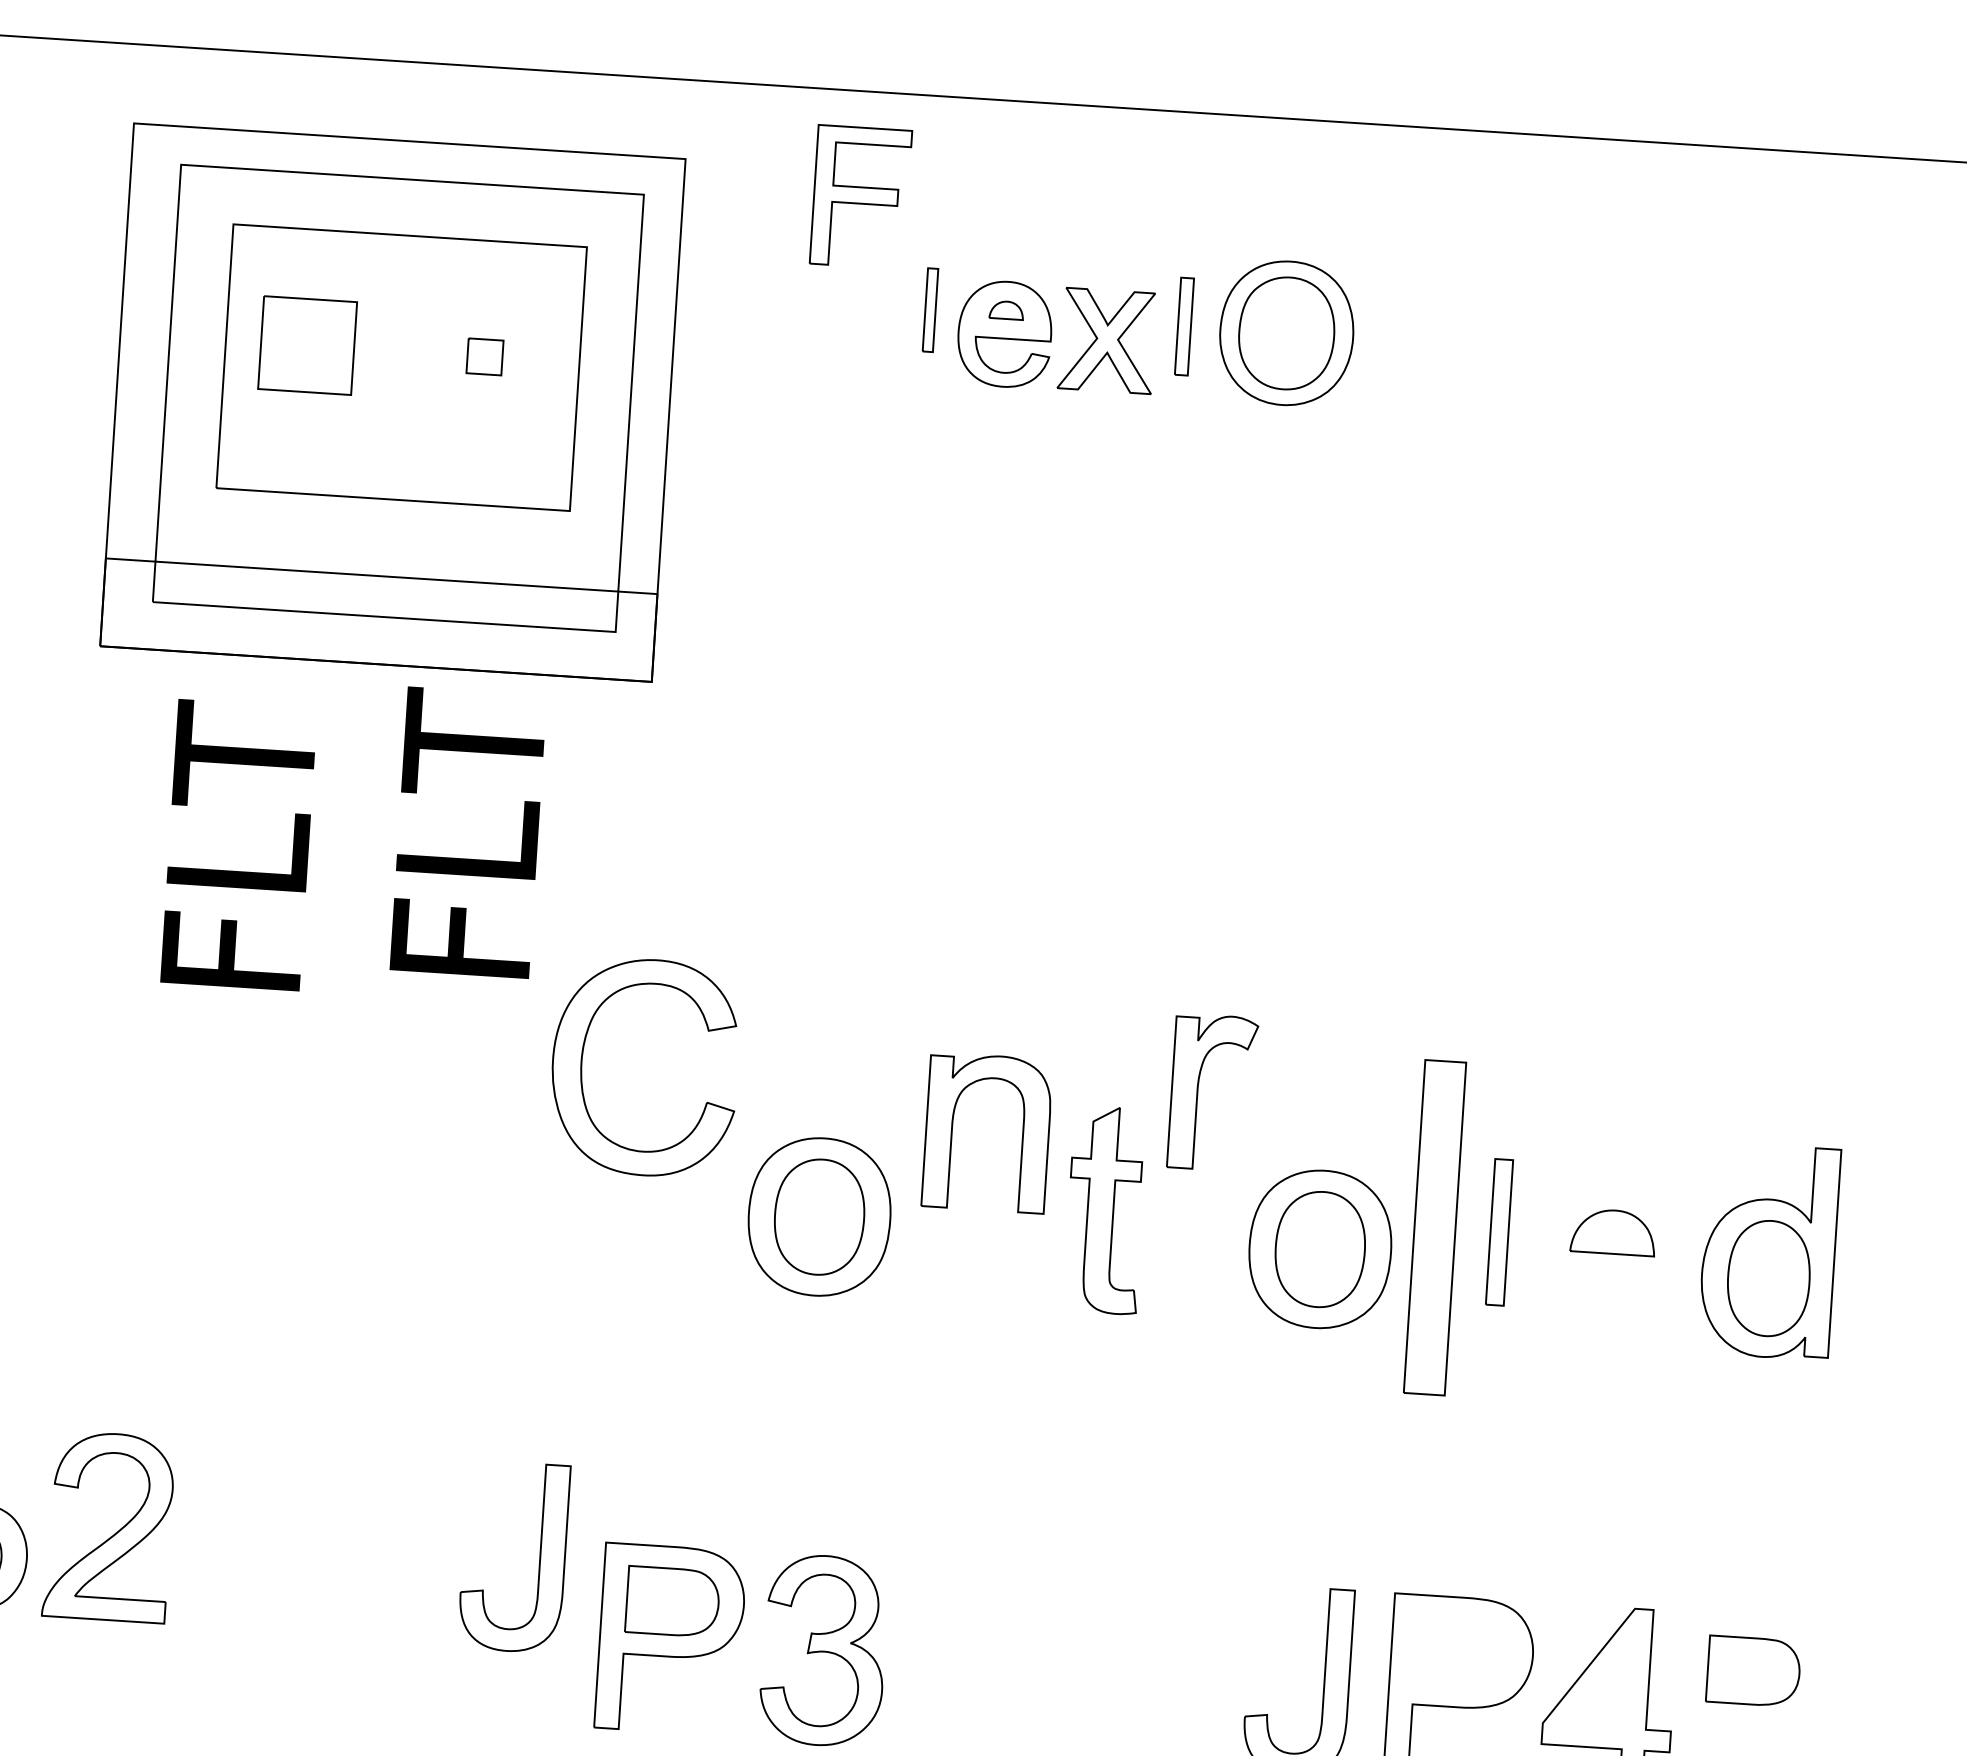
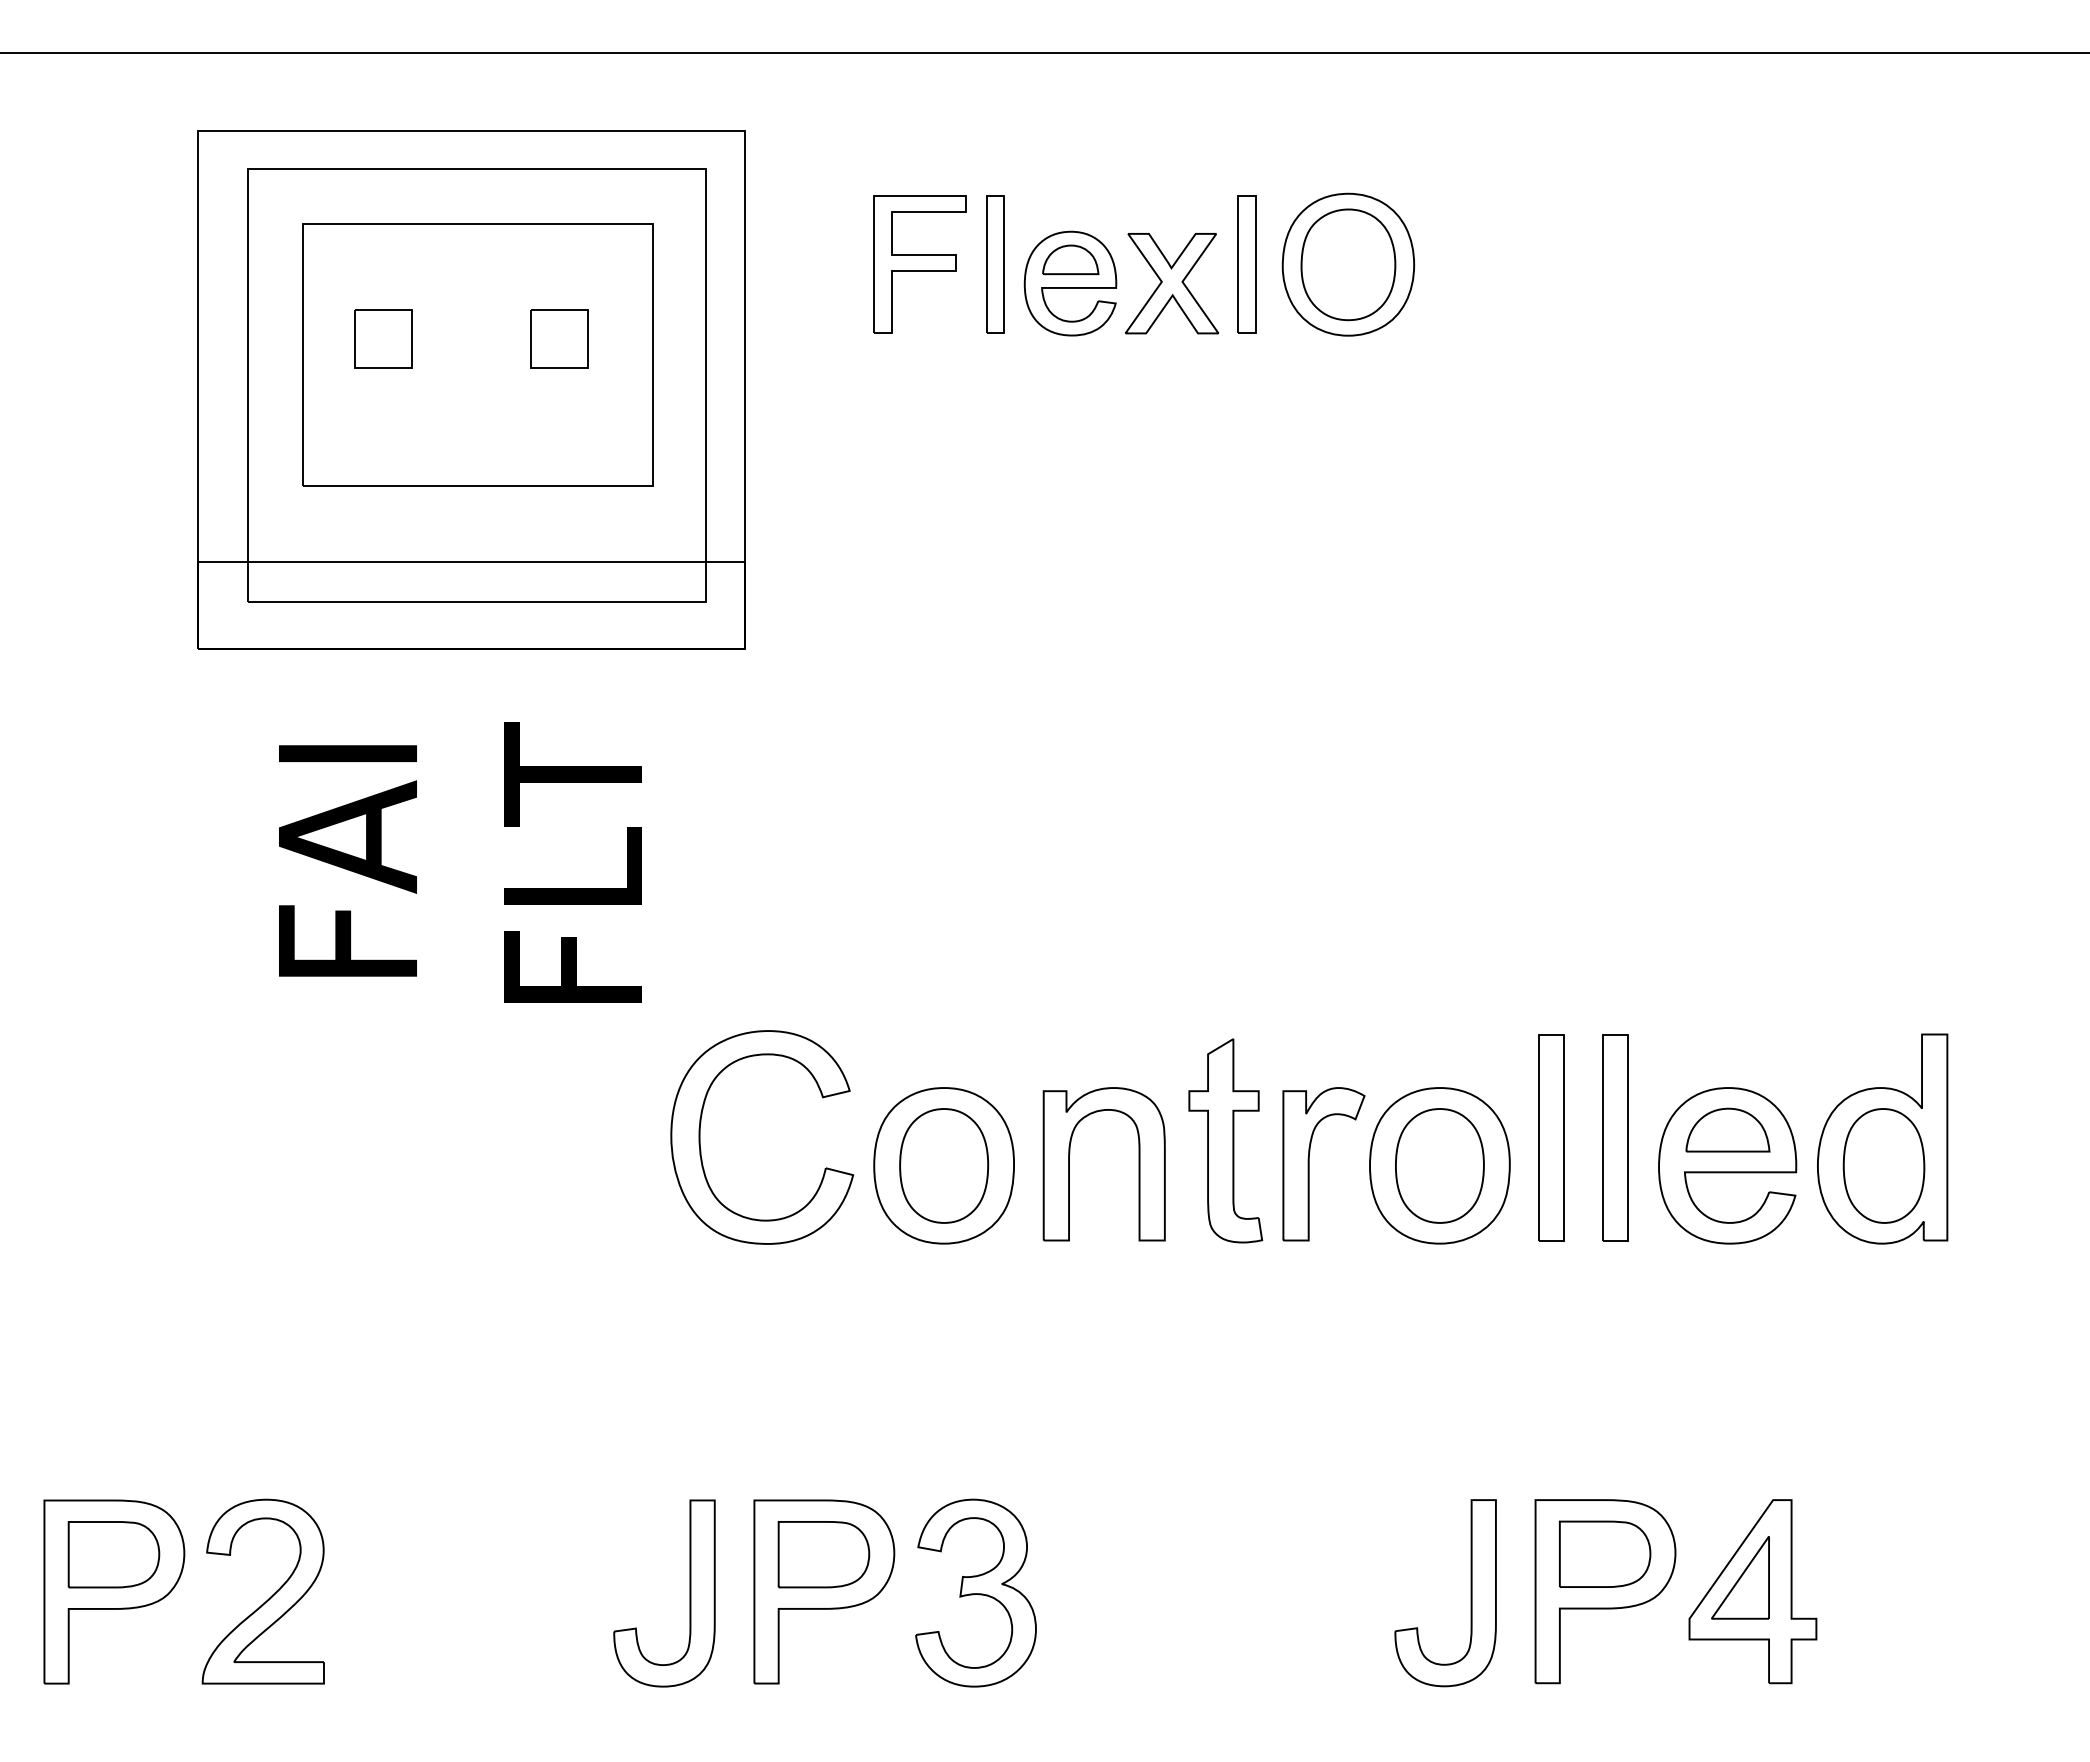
part: (860, 197) -> (919, 264), moved
part: (1006, 309) -> (1070, 259), size x1.67
part: (930, 310) -> (995, 264), size x1.67
part: (1183, 326) -> (1246, 264), size x1.43
part: (307, 344) -> (383, 338), size x0.62
part: (485, 356) -> (559, 338), size x1.67
text: (467, 832) -> (572, 862), moved
text: (238, 845) -> (347, 836), FLT -> FAI
part: (582, 1063) -> (700, 1137), moved
part: (1198, 1092) -> (1309, 1164), moved
part: (952, 1130) -> (1069, 1164), moved
part: (1434, 1228) -> (1551, 1137), size x0.62
part: (1499, 1232) -> (1615, 1137), size x1.43
part: (1610, 1267) -> (1727, 1165), added
part: (114, 1533) -> (269, 1597), moved
part: (539, 1558) -> (689, 1593), moved
part: (1754, 1670) -> (1605, 1553), moved
part: (1597, 1684) -> (1740, 1577), added

